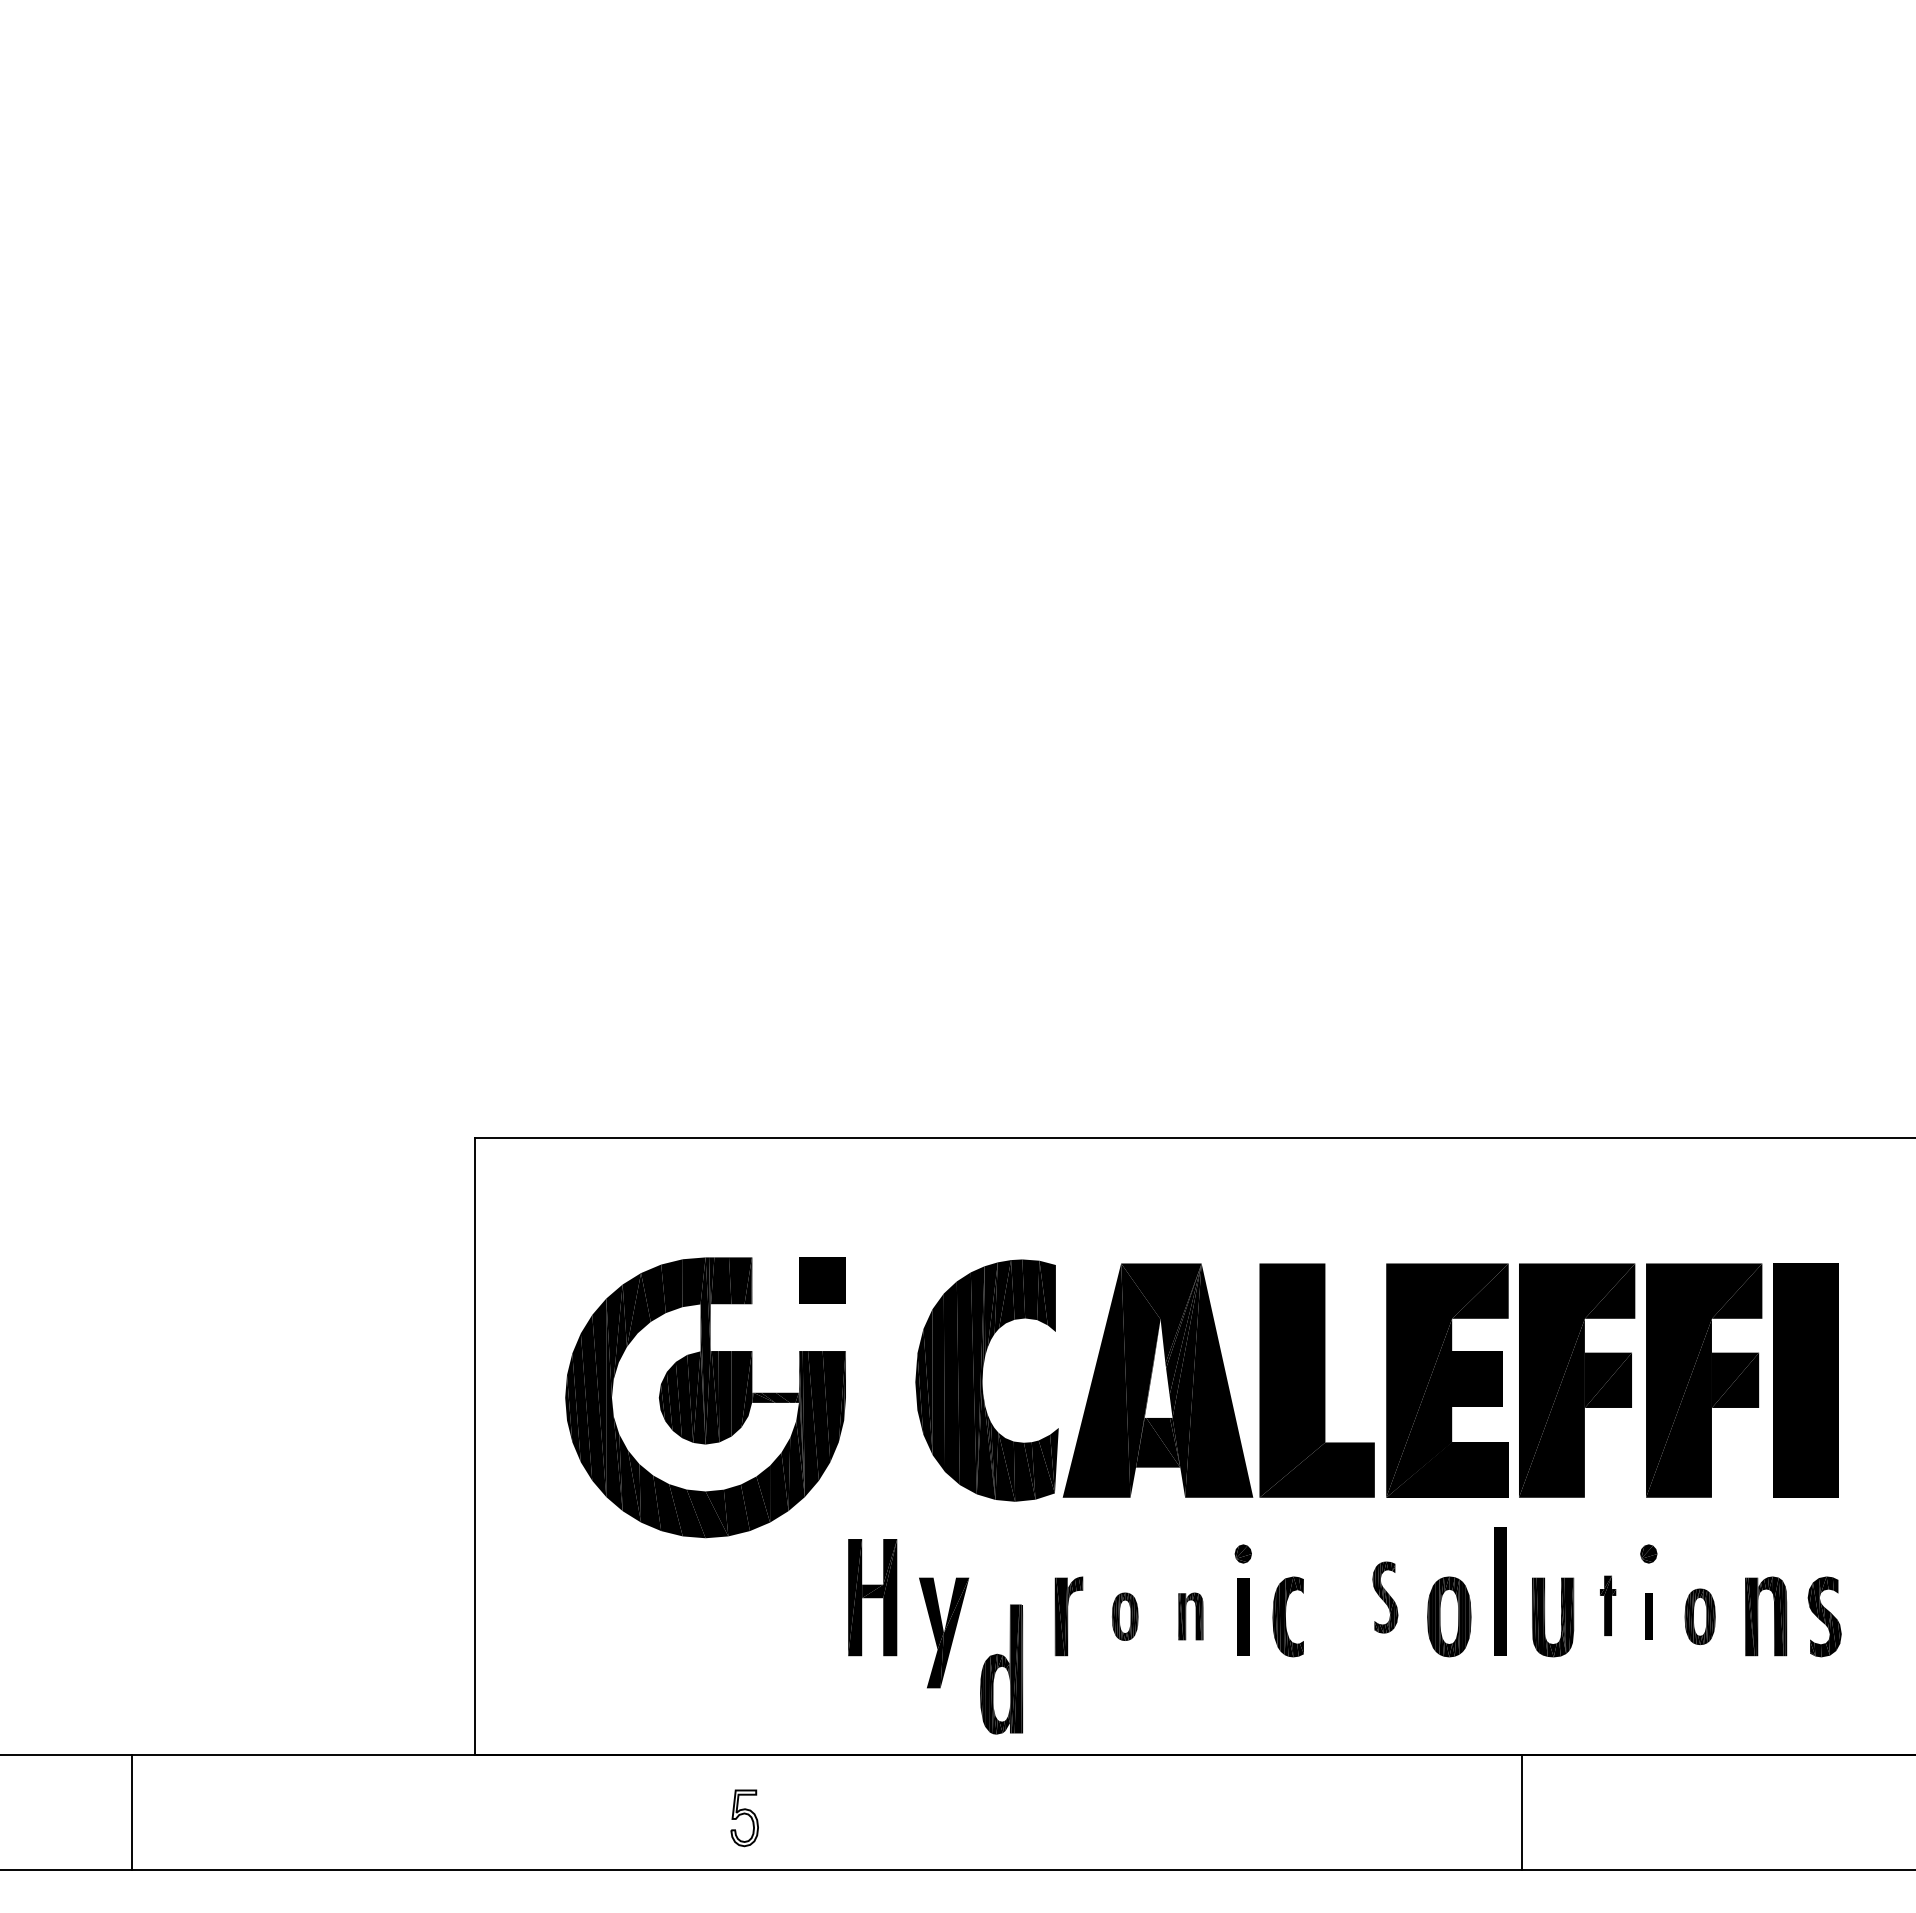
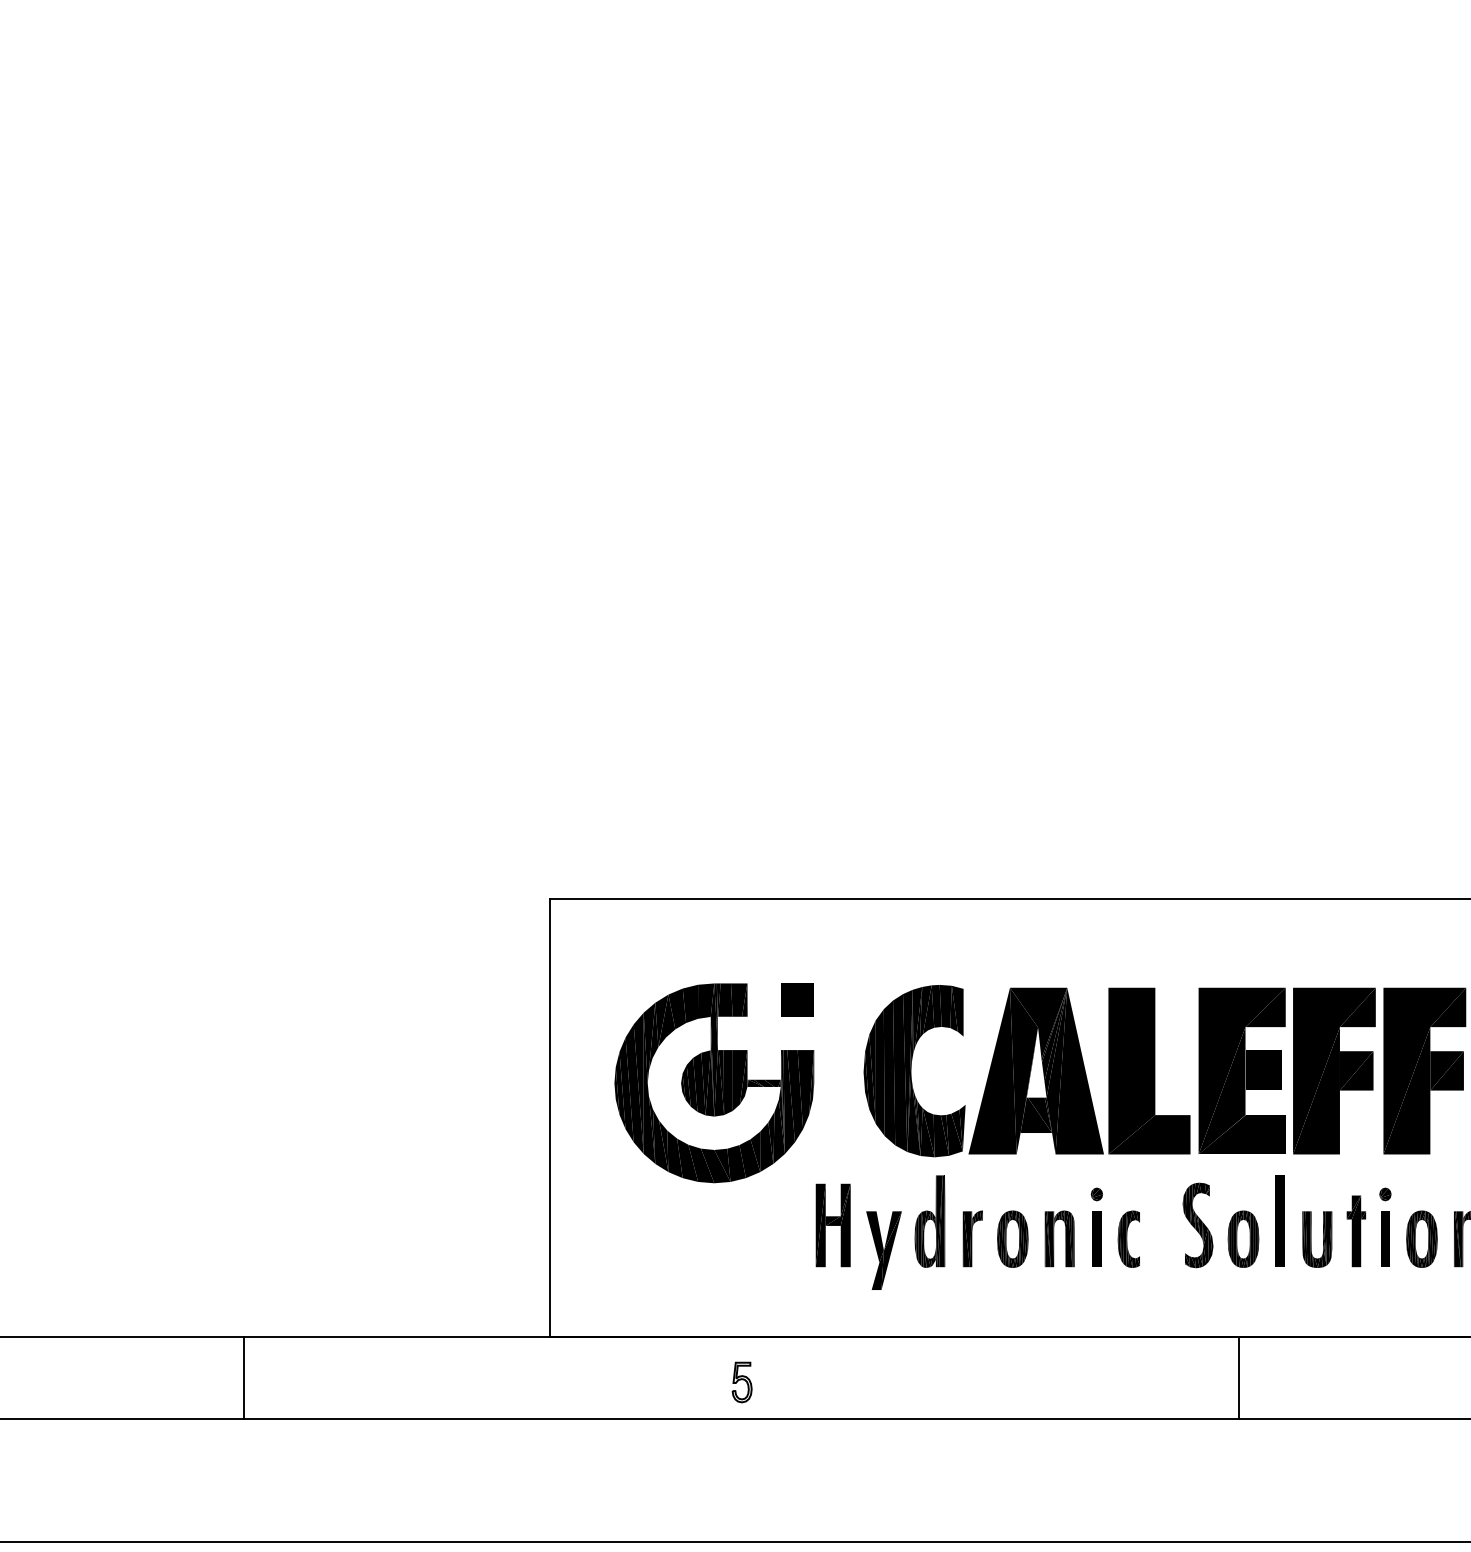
part: (1384, 1597) -> (1197, 1225), size x1.67
part: (1608, 1606) -> (1356, 1231), size x1.67
part: (1124, 1615) -> (1012, 1238), size x1.67
part: (1190, 1615) -> (1059, 1238), size x1.67
part: (1648, 1615) -> (1385, 1238), size x1.67
part: (1699, 1615) -> (1421, 1238), size x1.43
part: (1000, 1669) -> (929, 1221), moved
line: (132, 1812) -> (244, 1378), moved
line: (1522, 1812) -> (1239, 1378), moved

